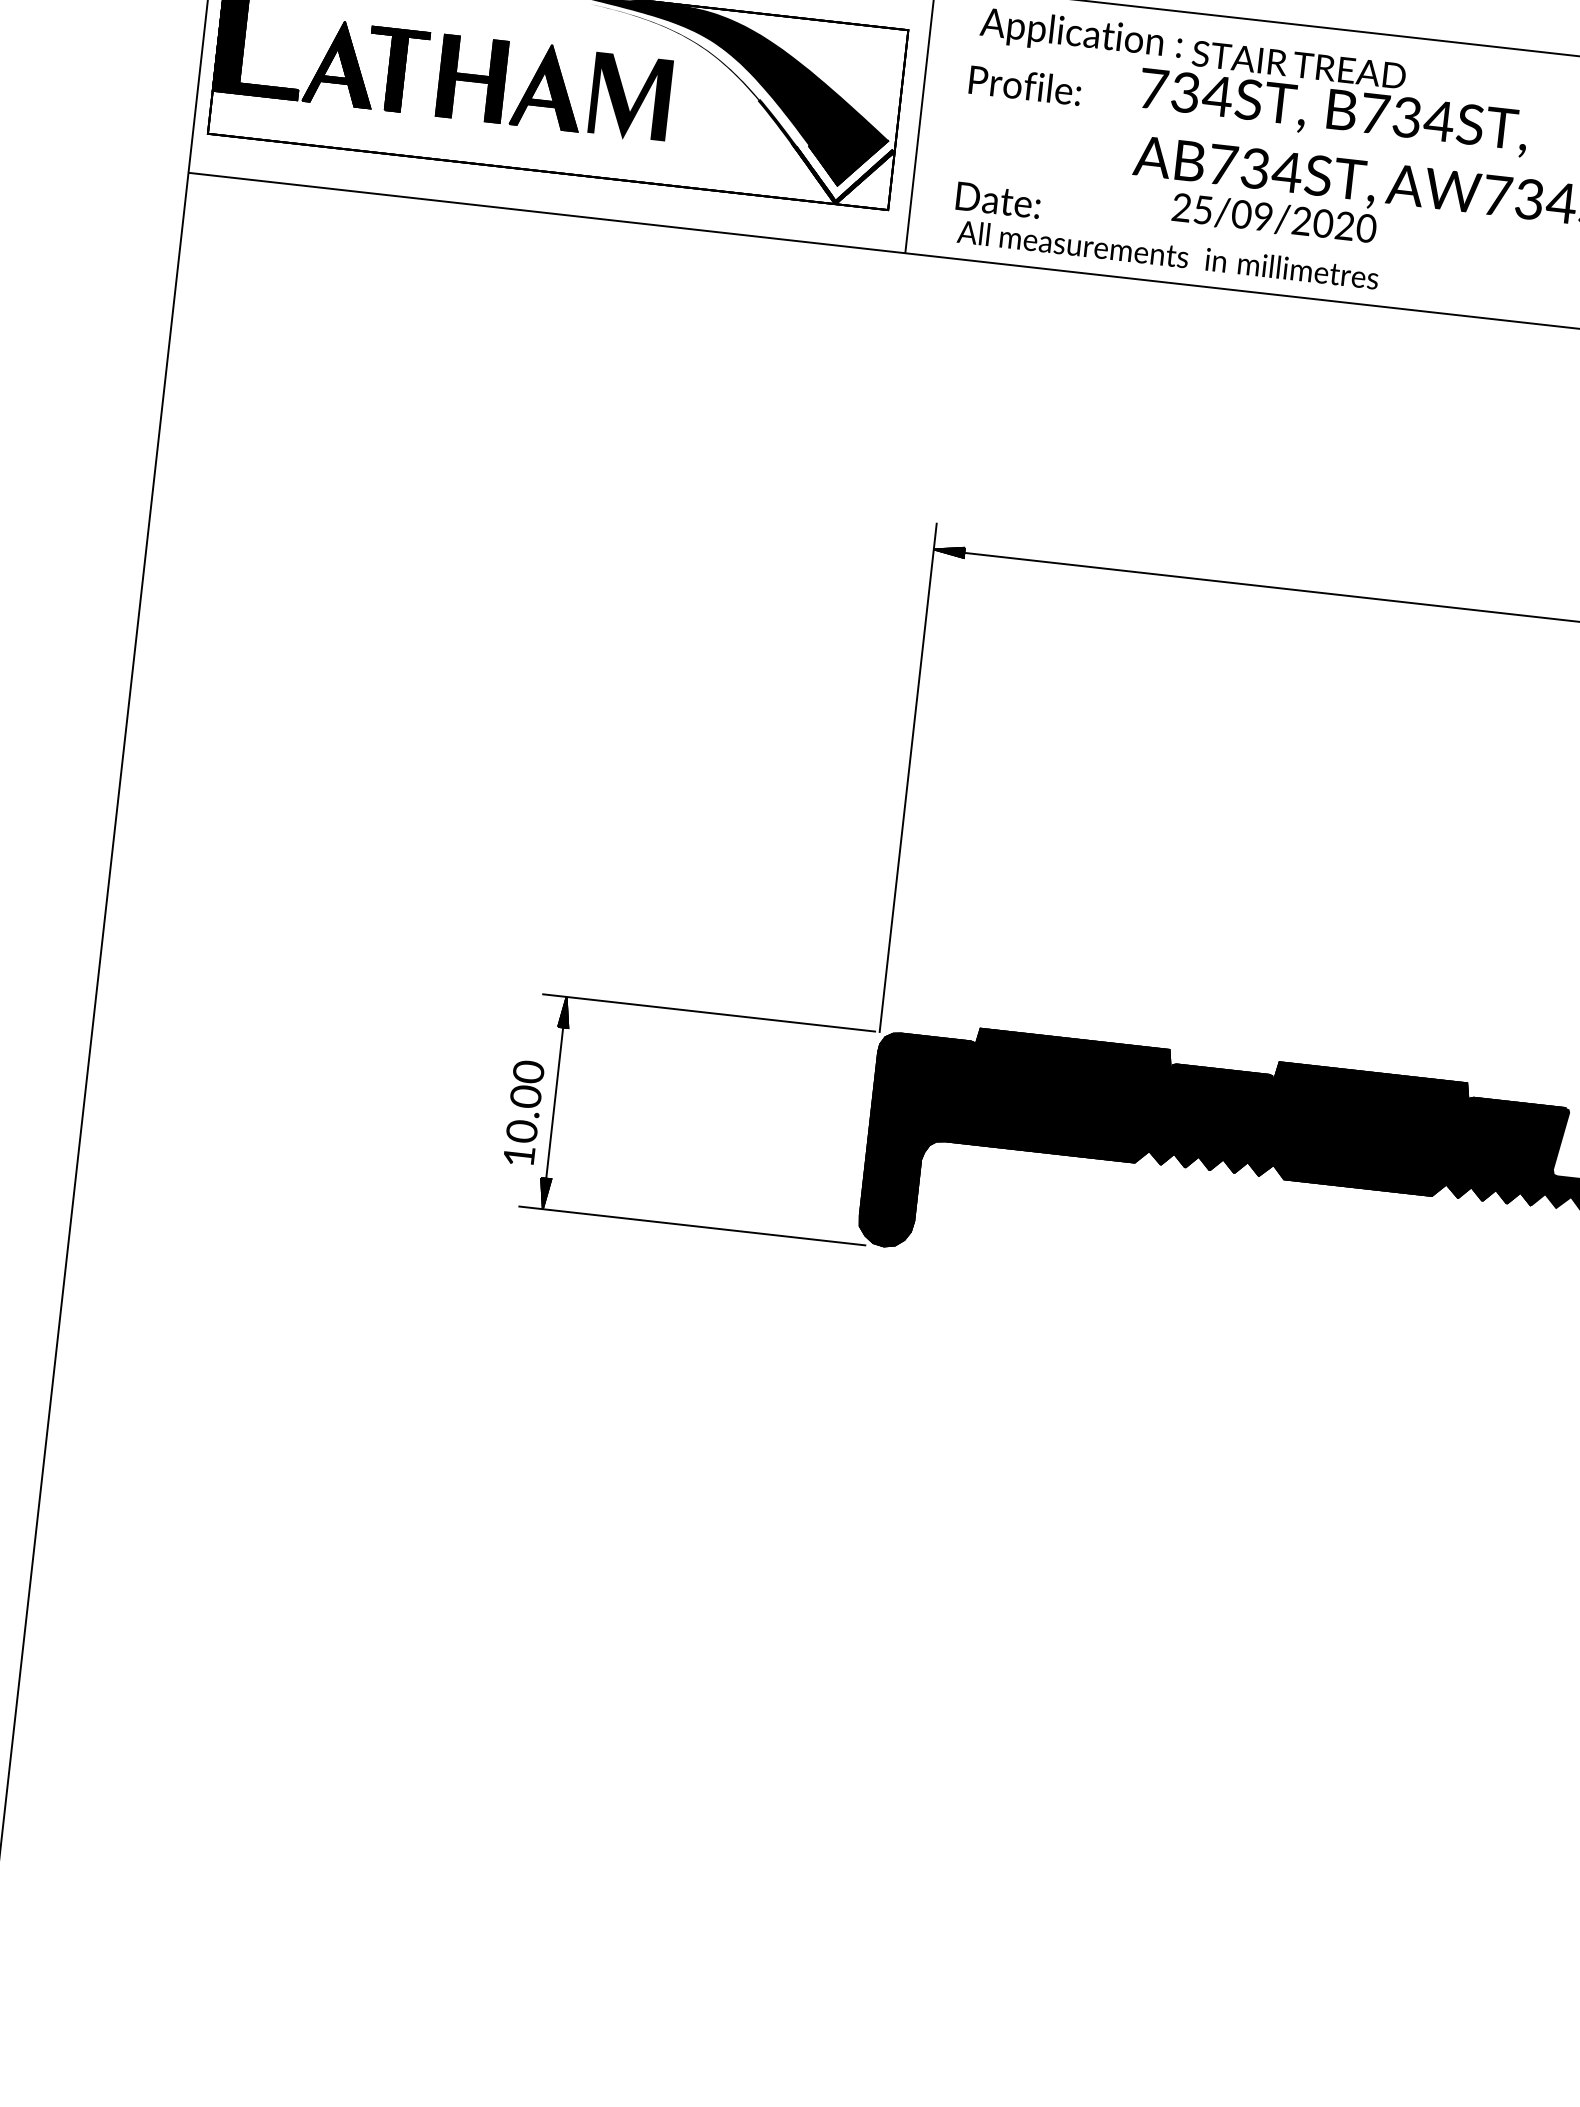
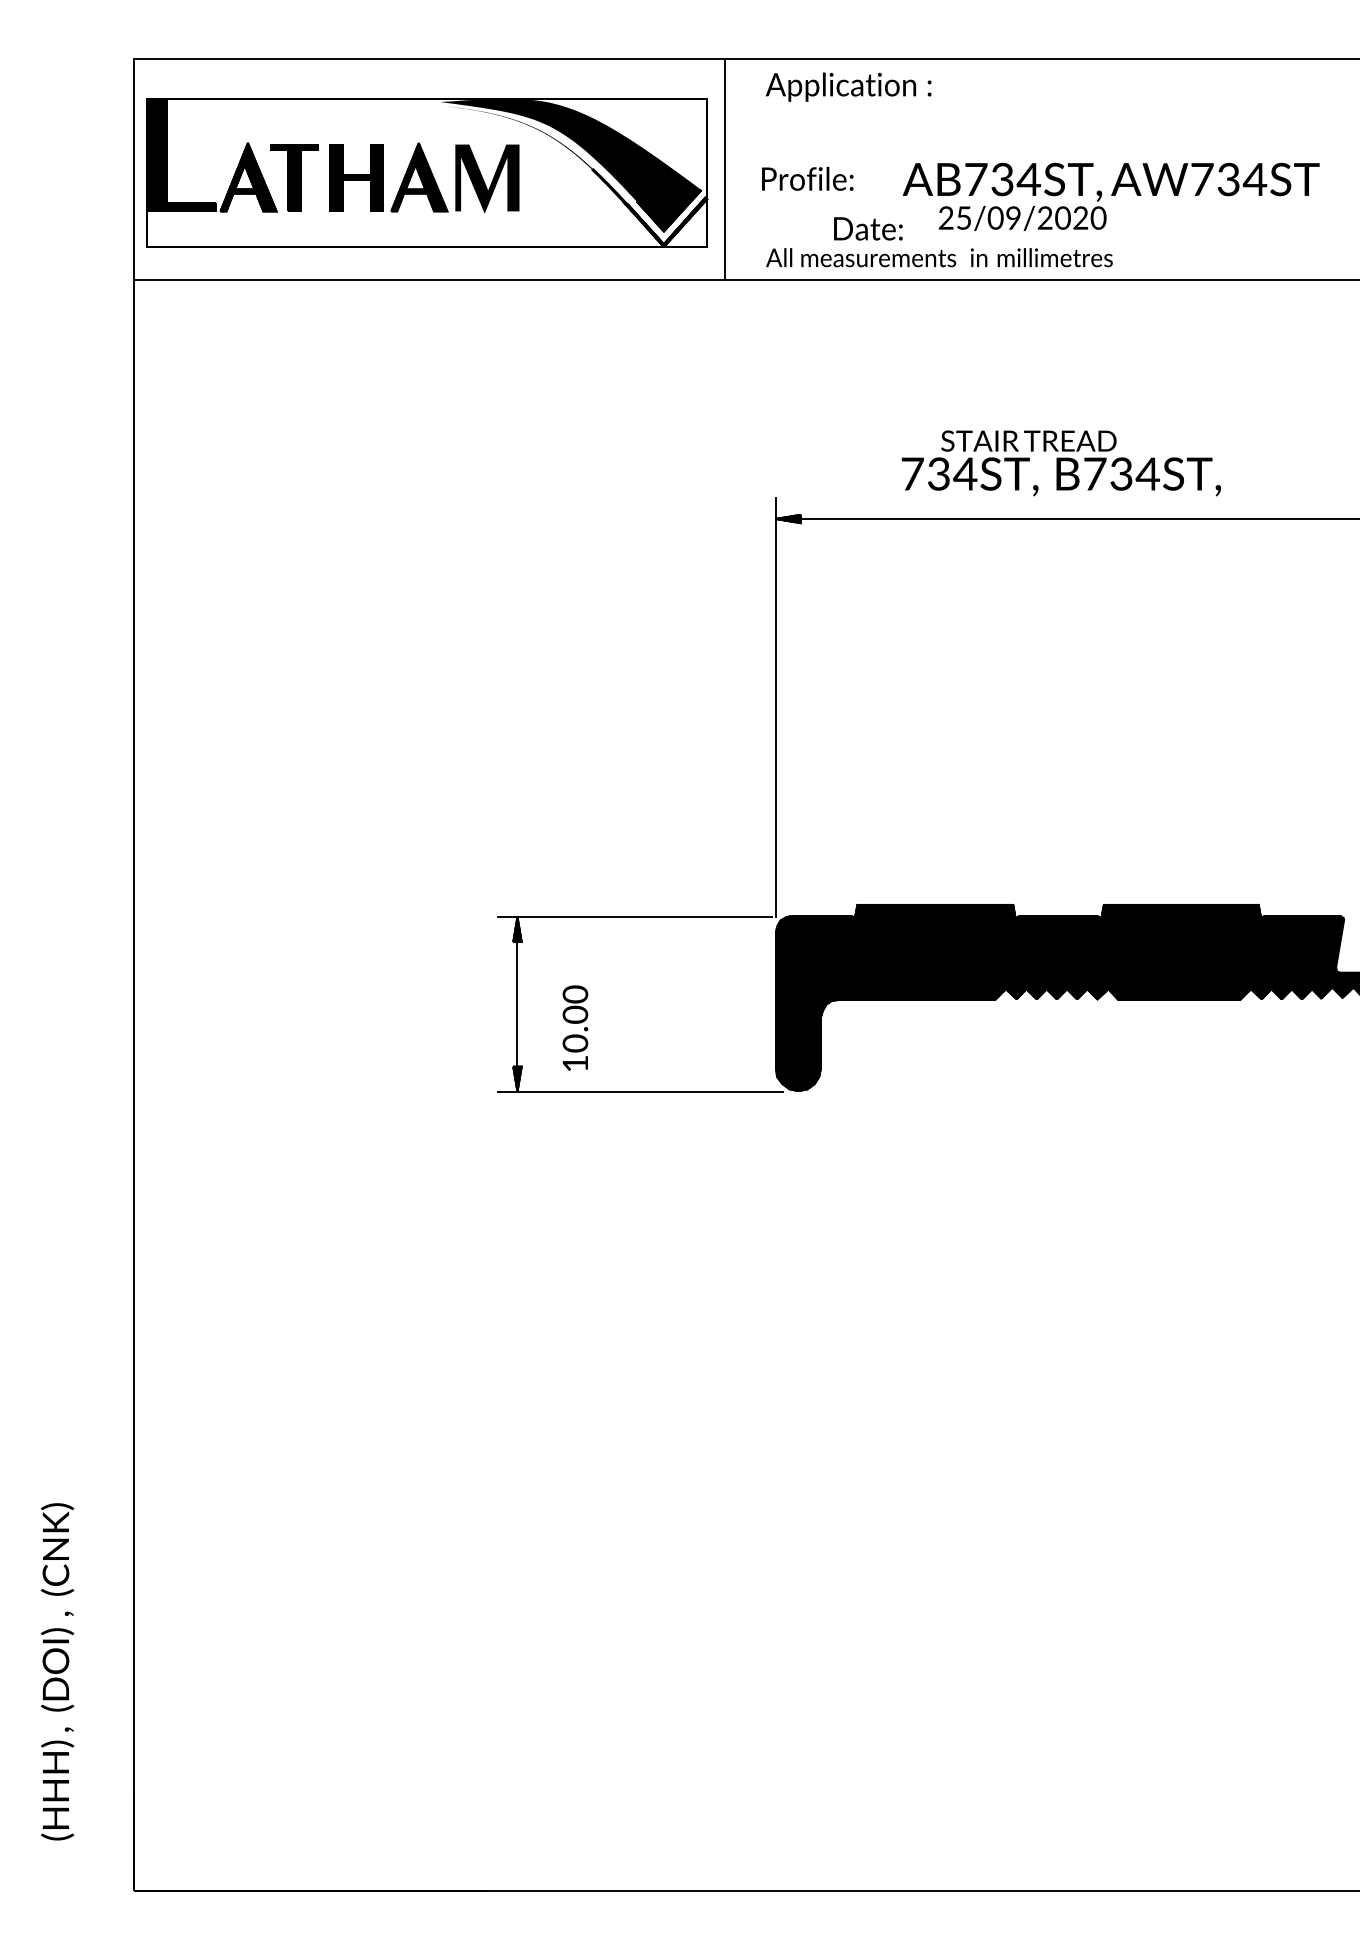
text: (1025, 85) -> (807, 178), moved
text: (1334, 96) -> (1060, 463), moved
text: (998, 199) -> (868, 228), moved
text: (524, 1112) -> (575, 1027), moved

